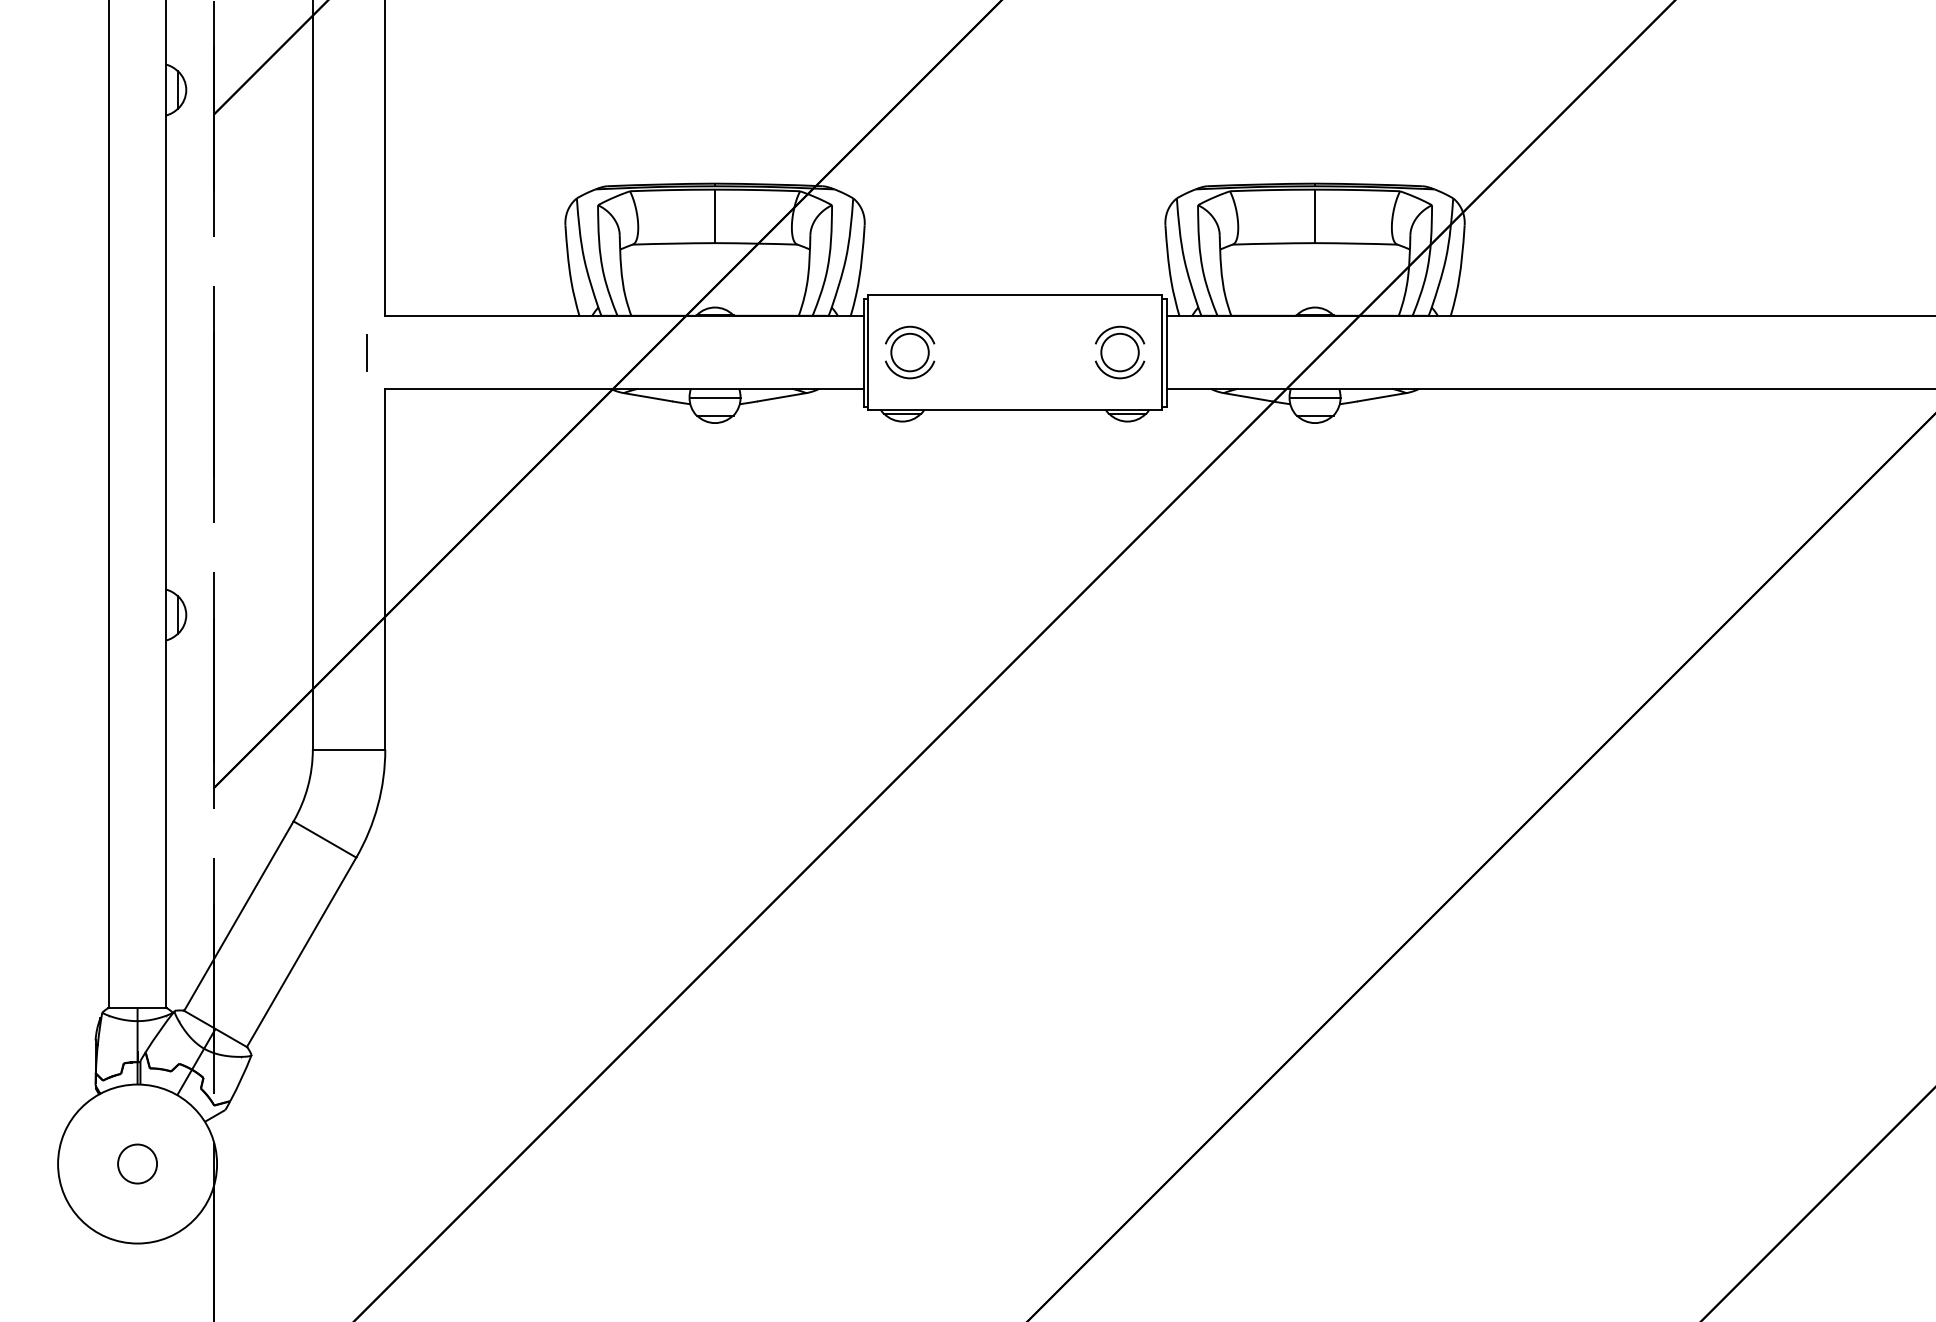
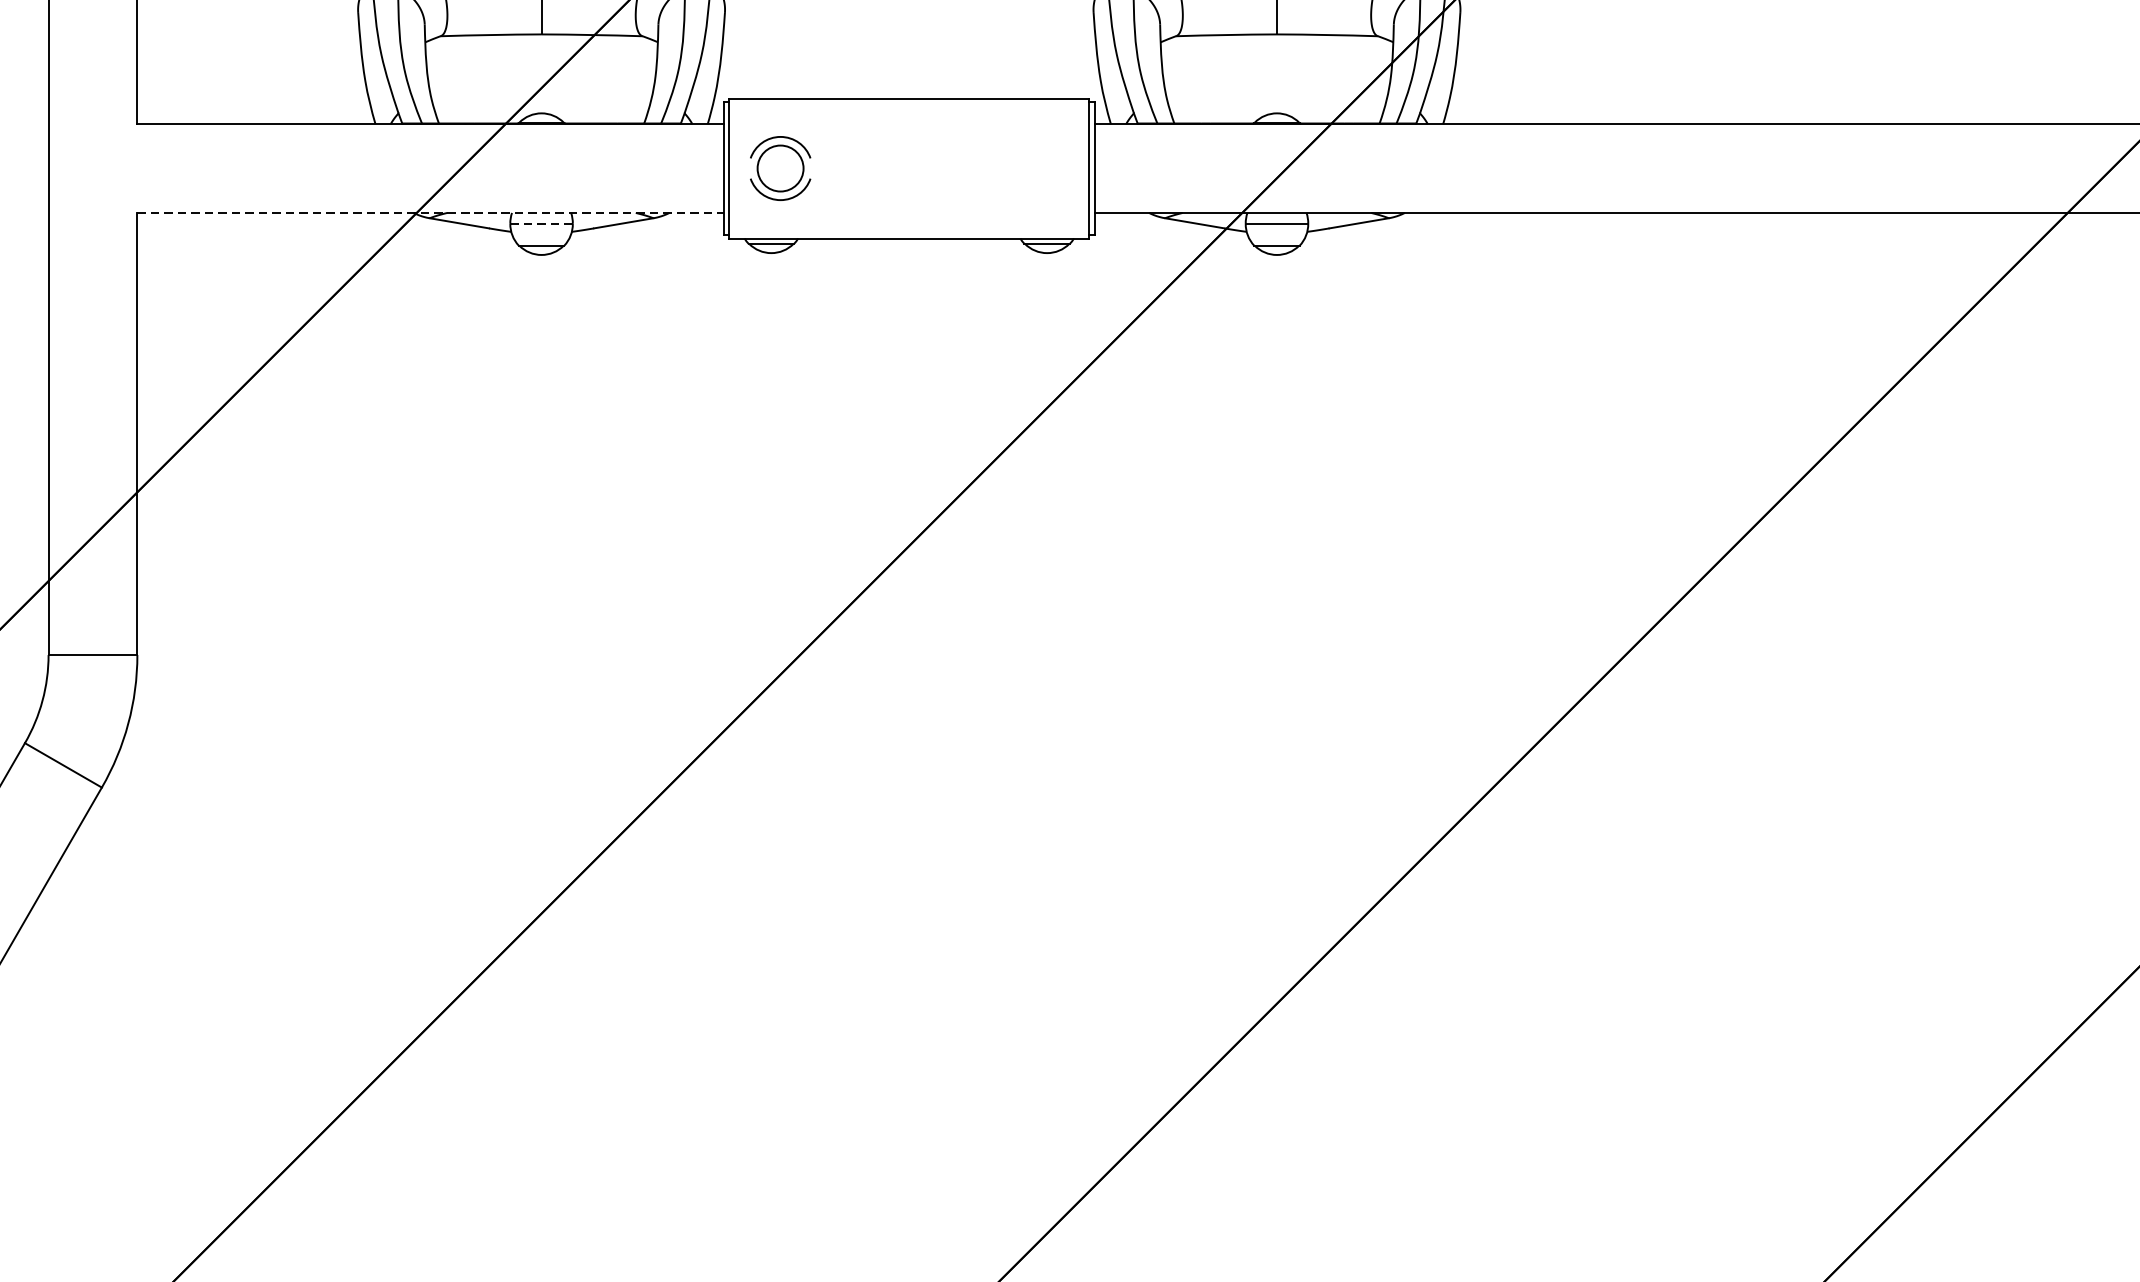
line: (367, 352) -> (115, 168), removed
part: (1120, 352) -> (1038, 168), removed
line: (624, 388) -> (430, 212), solid -> dashed
line: (714, 397) -> (540, 223), solid -> dashed

